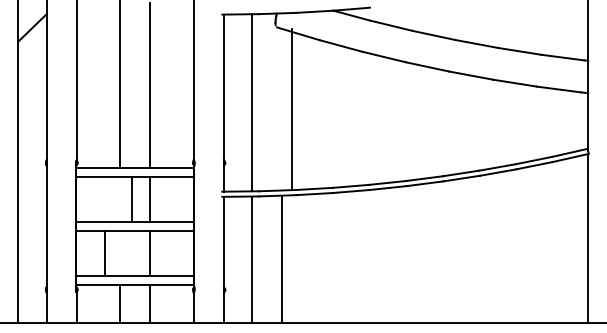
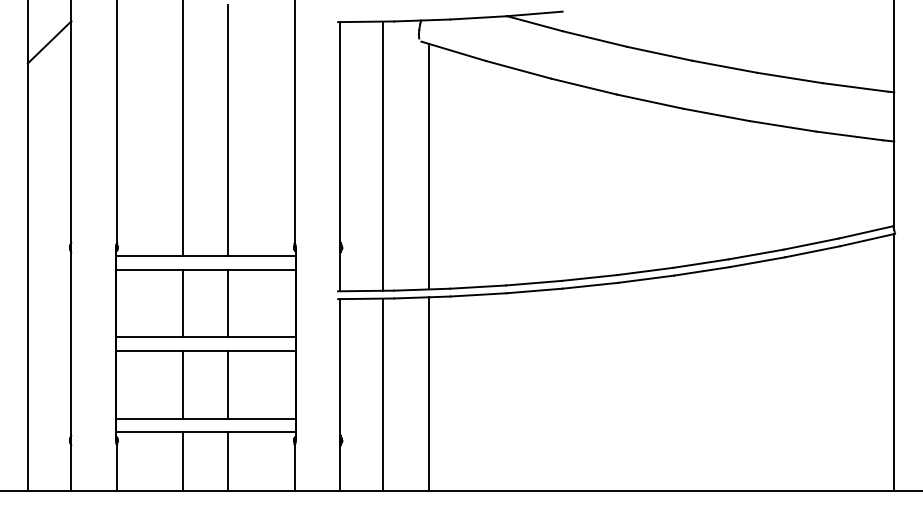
line: (291, 109) -> (428, 166), moved
line: (132, 199) -> (183, 303), moved
line: (105, 252) -> (183, 383), moved

